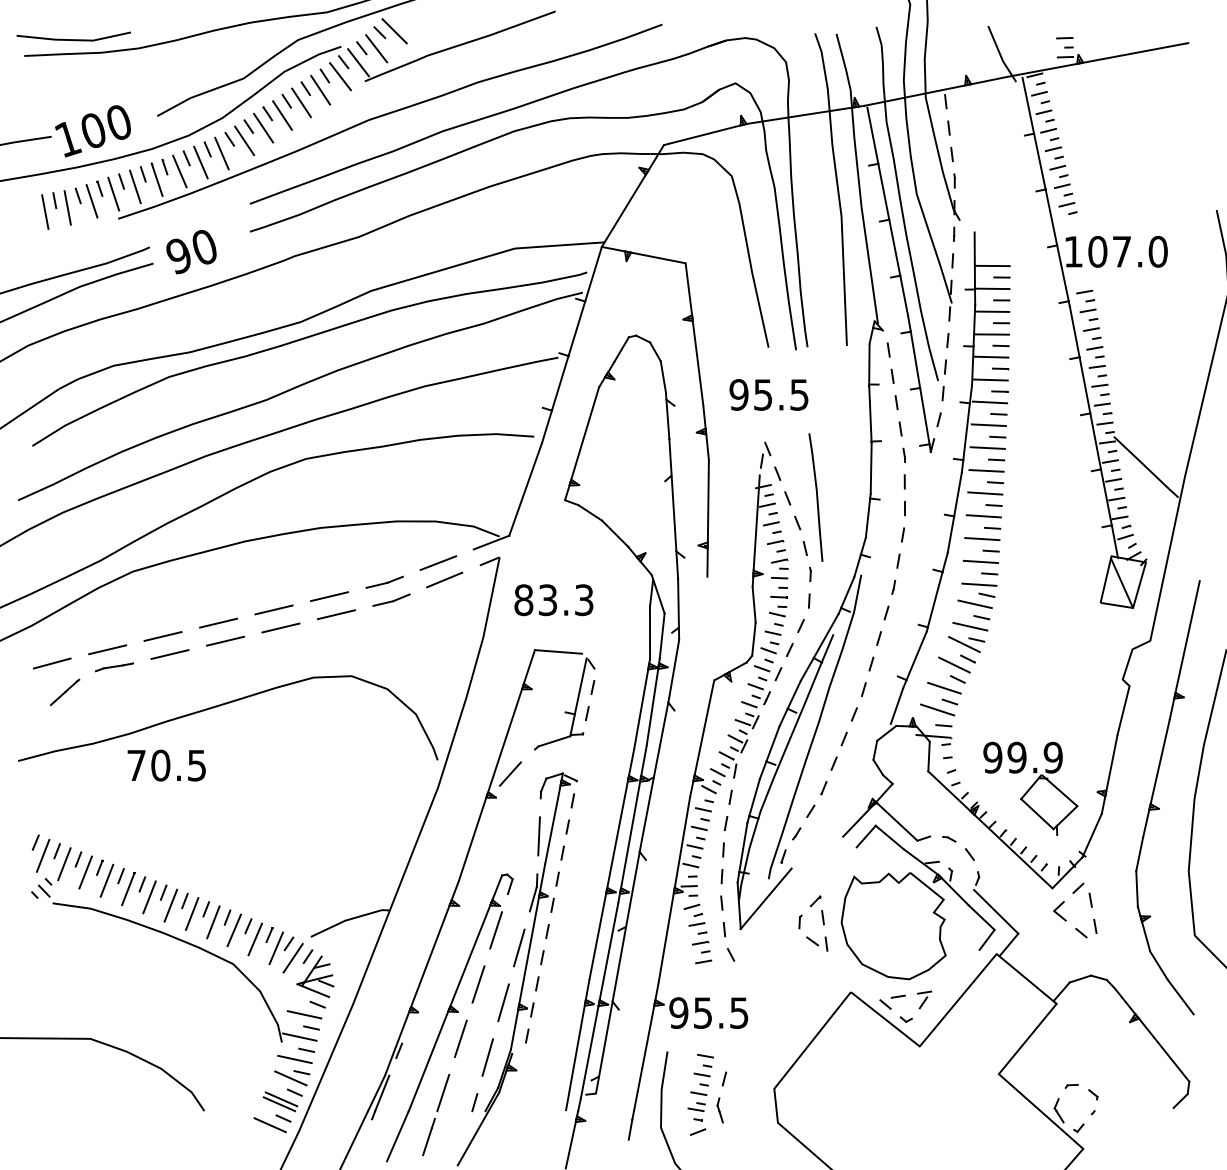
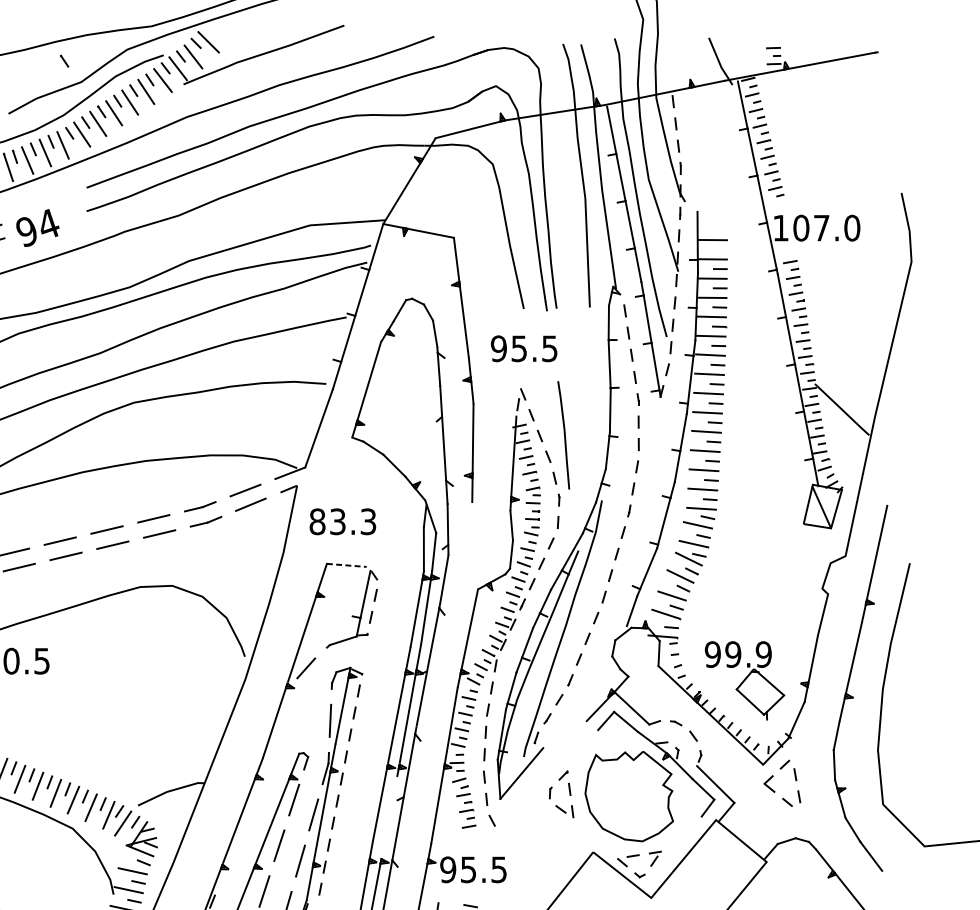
line: (223, 53) -> (64, 60), added
text: (204, 246) -> (48, 223), 90 -> 94
line: (1001, 277) -> (720, 249), removed
line: (558, 651) -> (346, 565), solid -> dashed
line: (608, 951) -> (388, 817), removed

